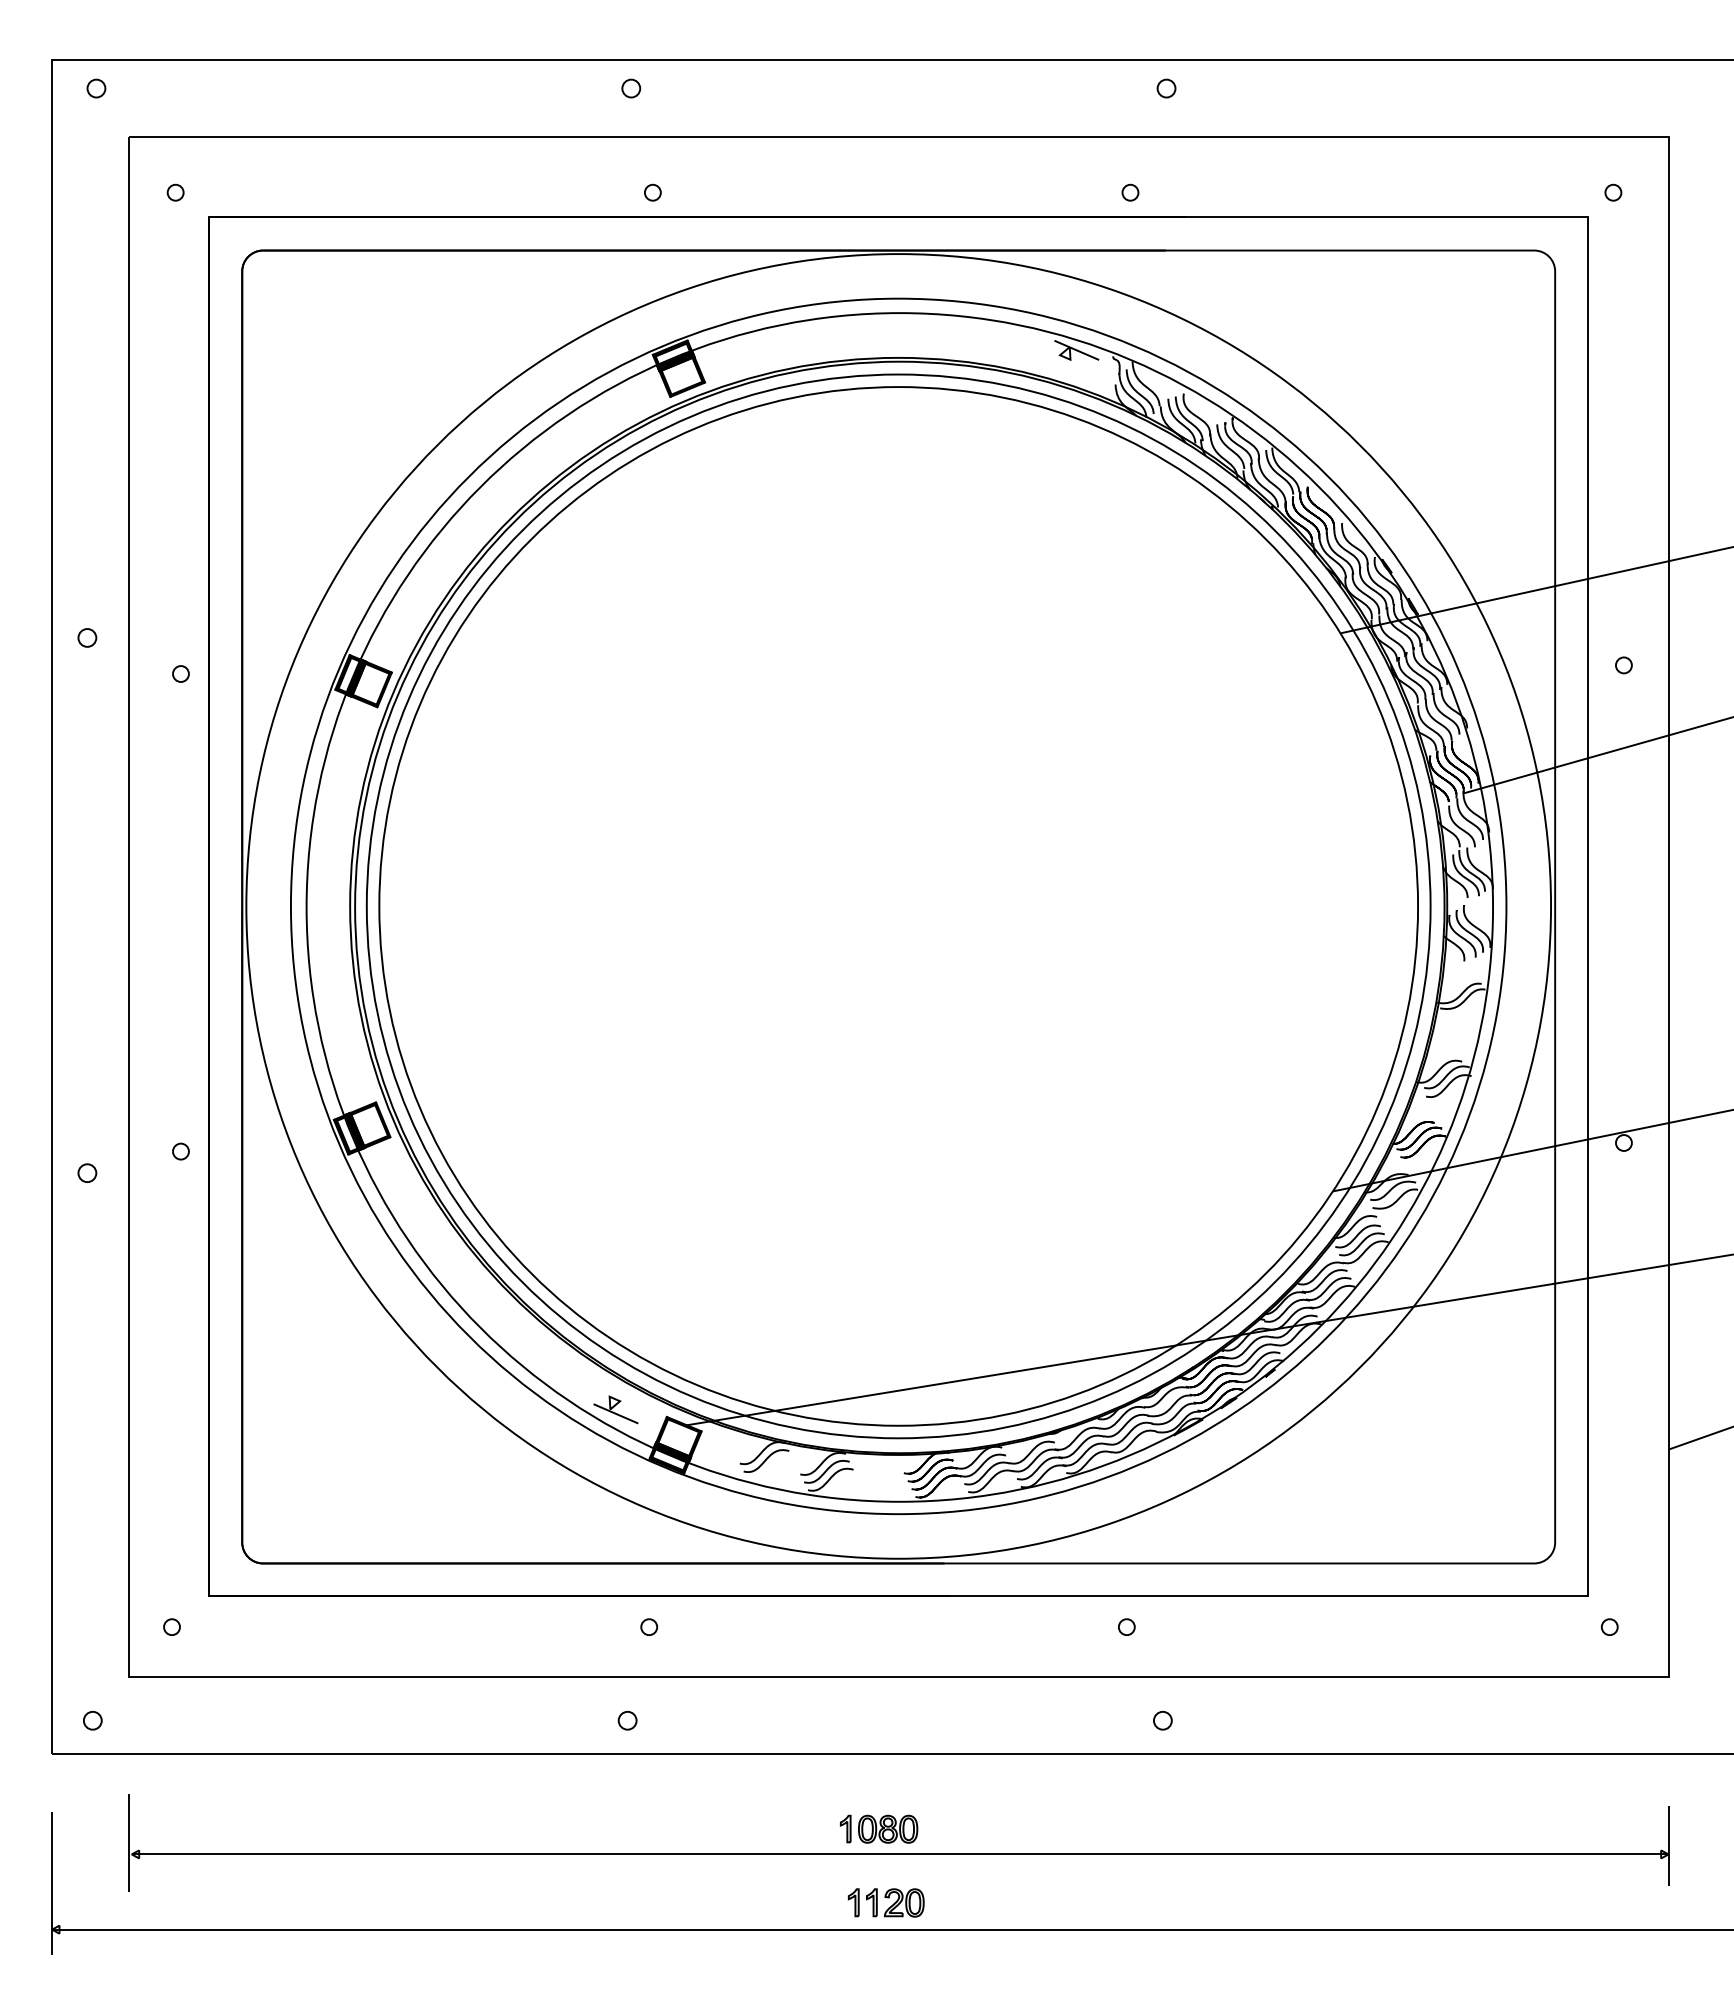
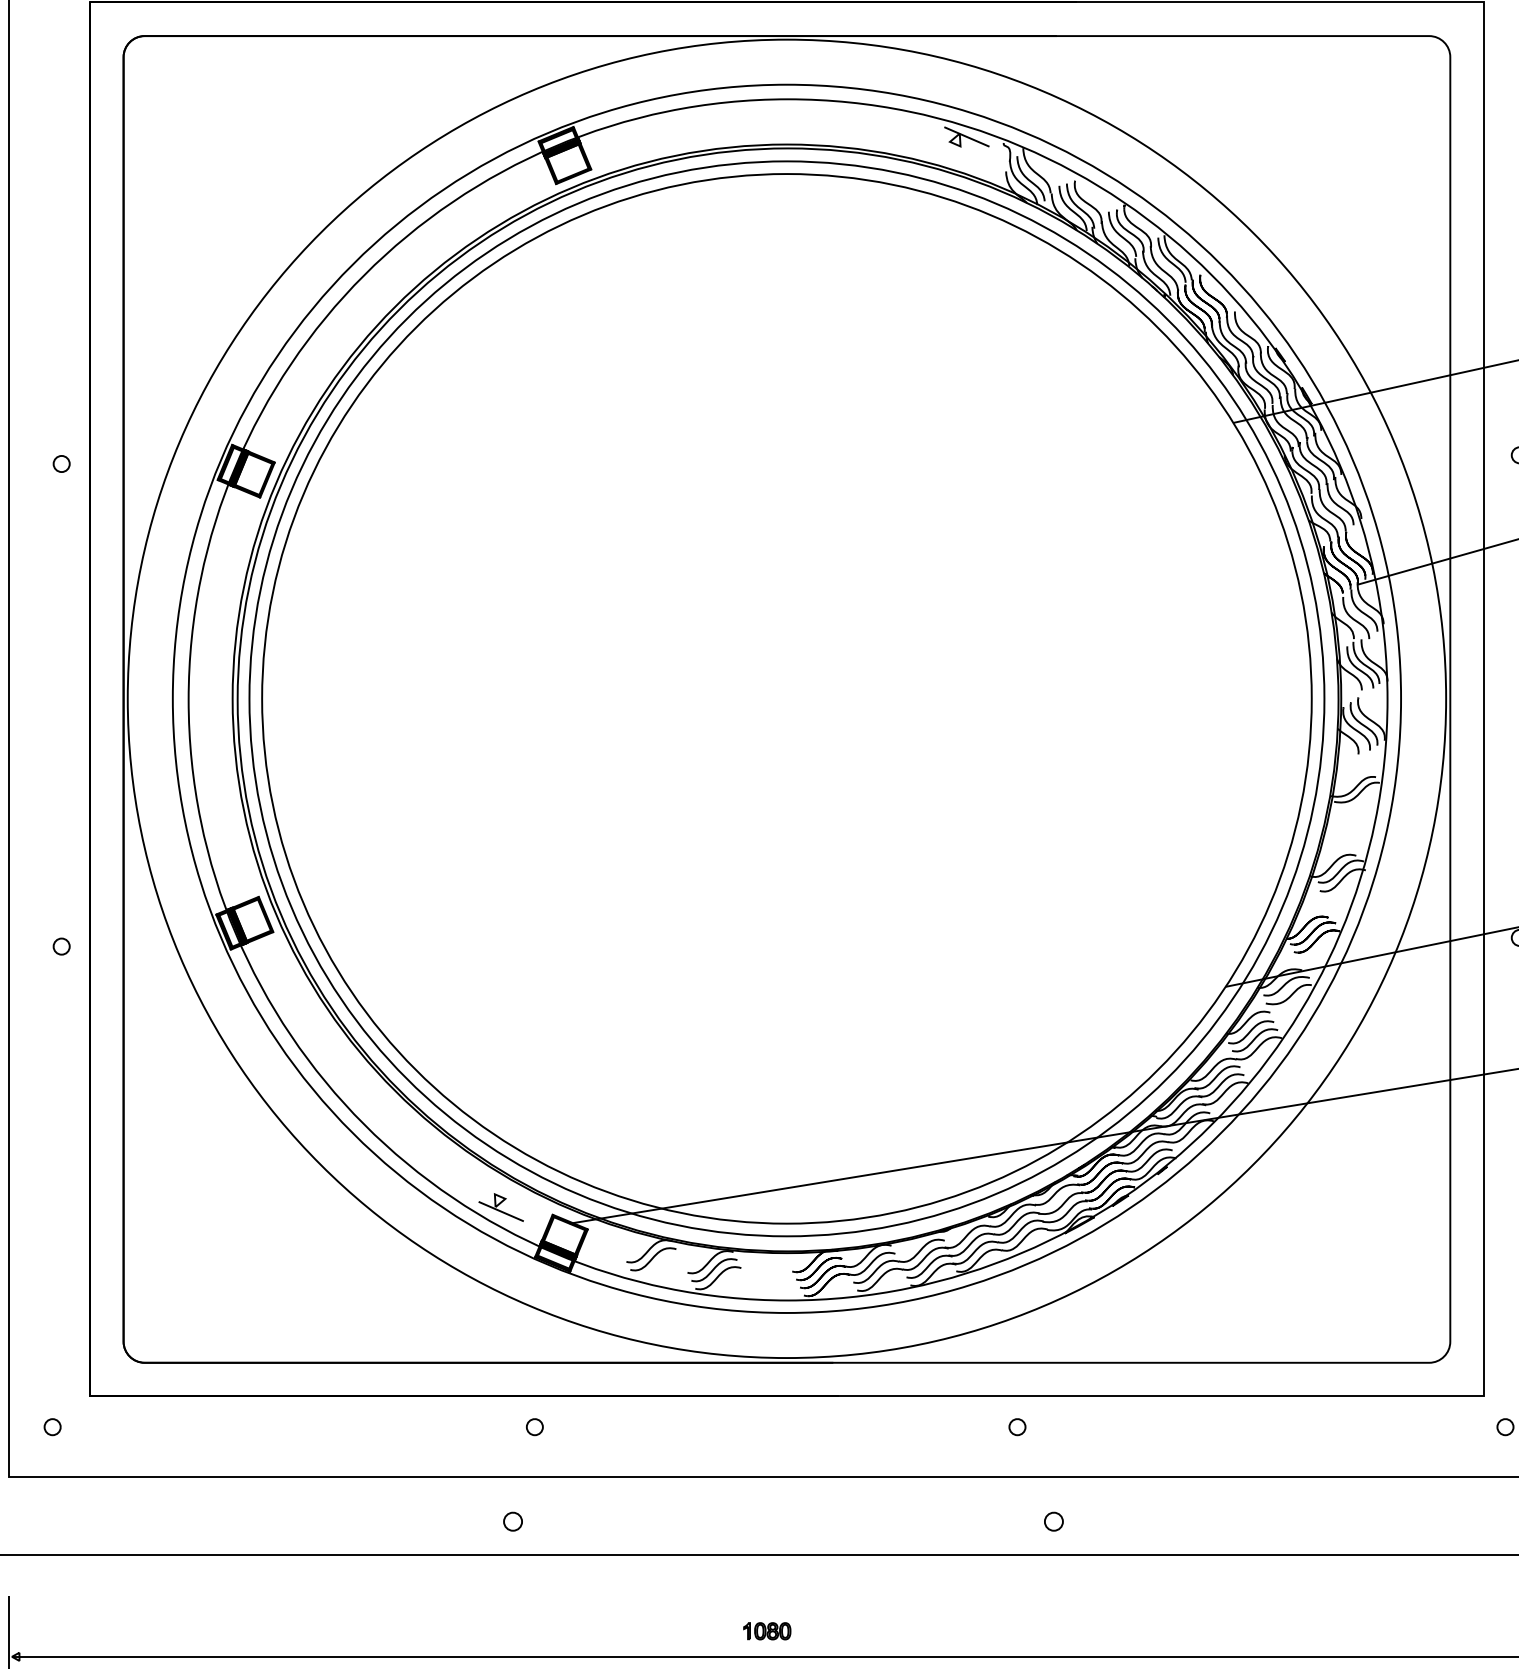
part: (879, 1828) -> (767, 1630), size x0.6

